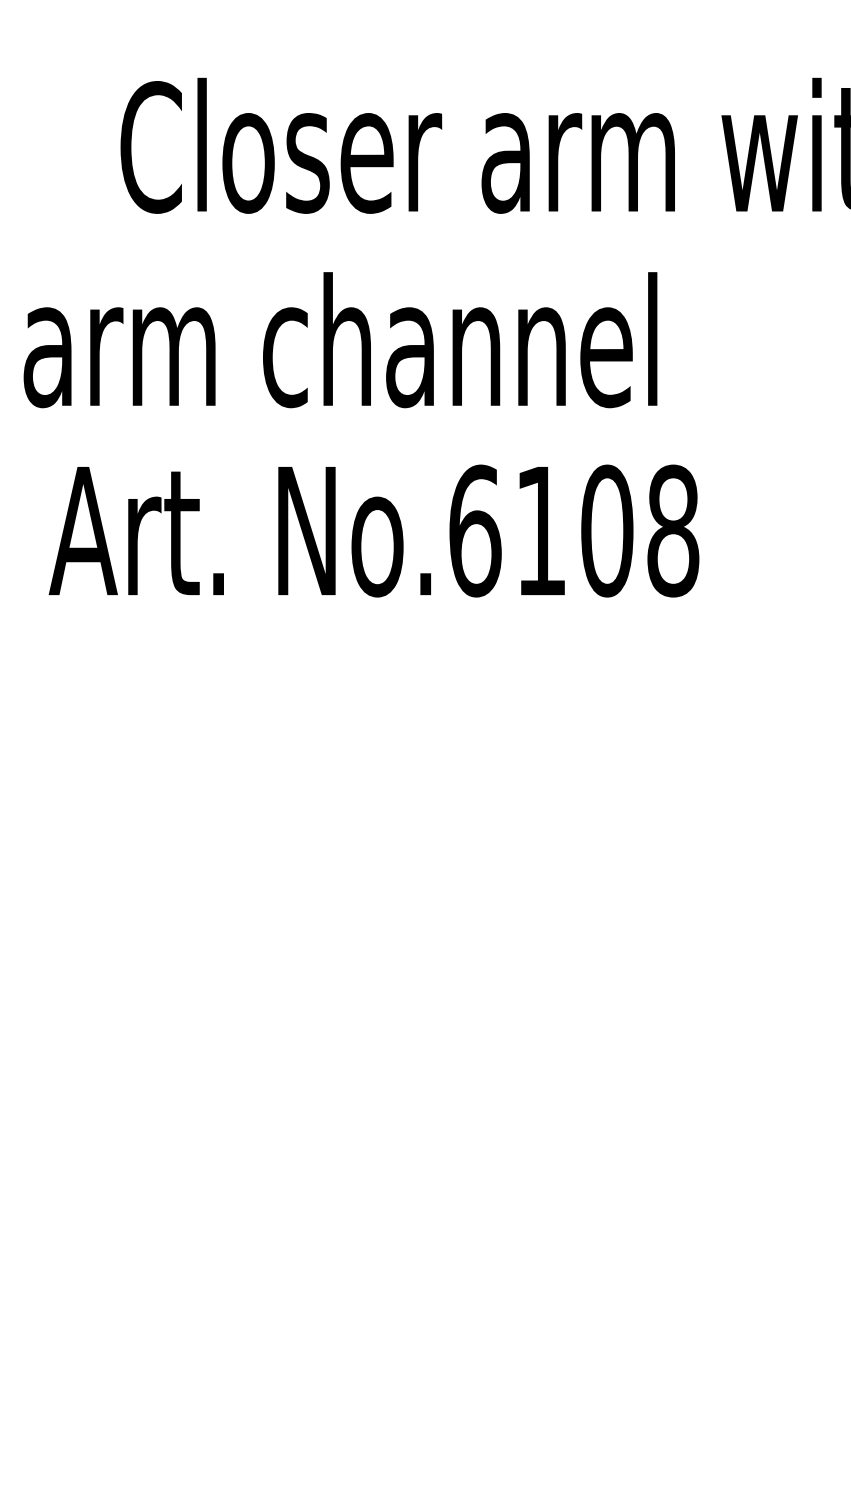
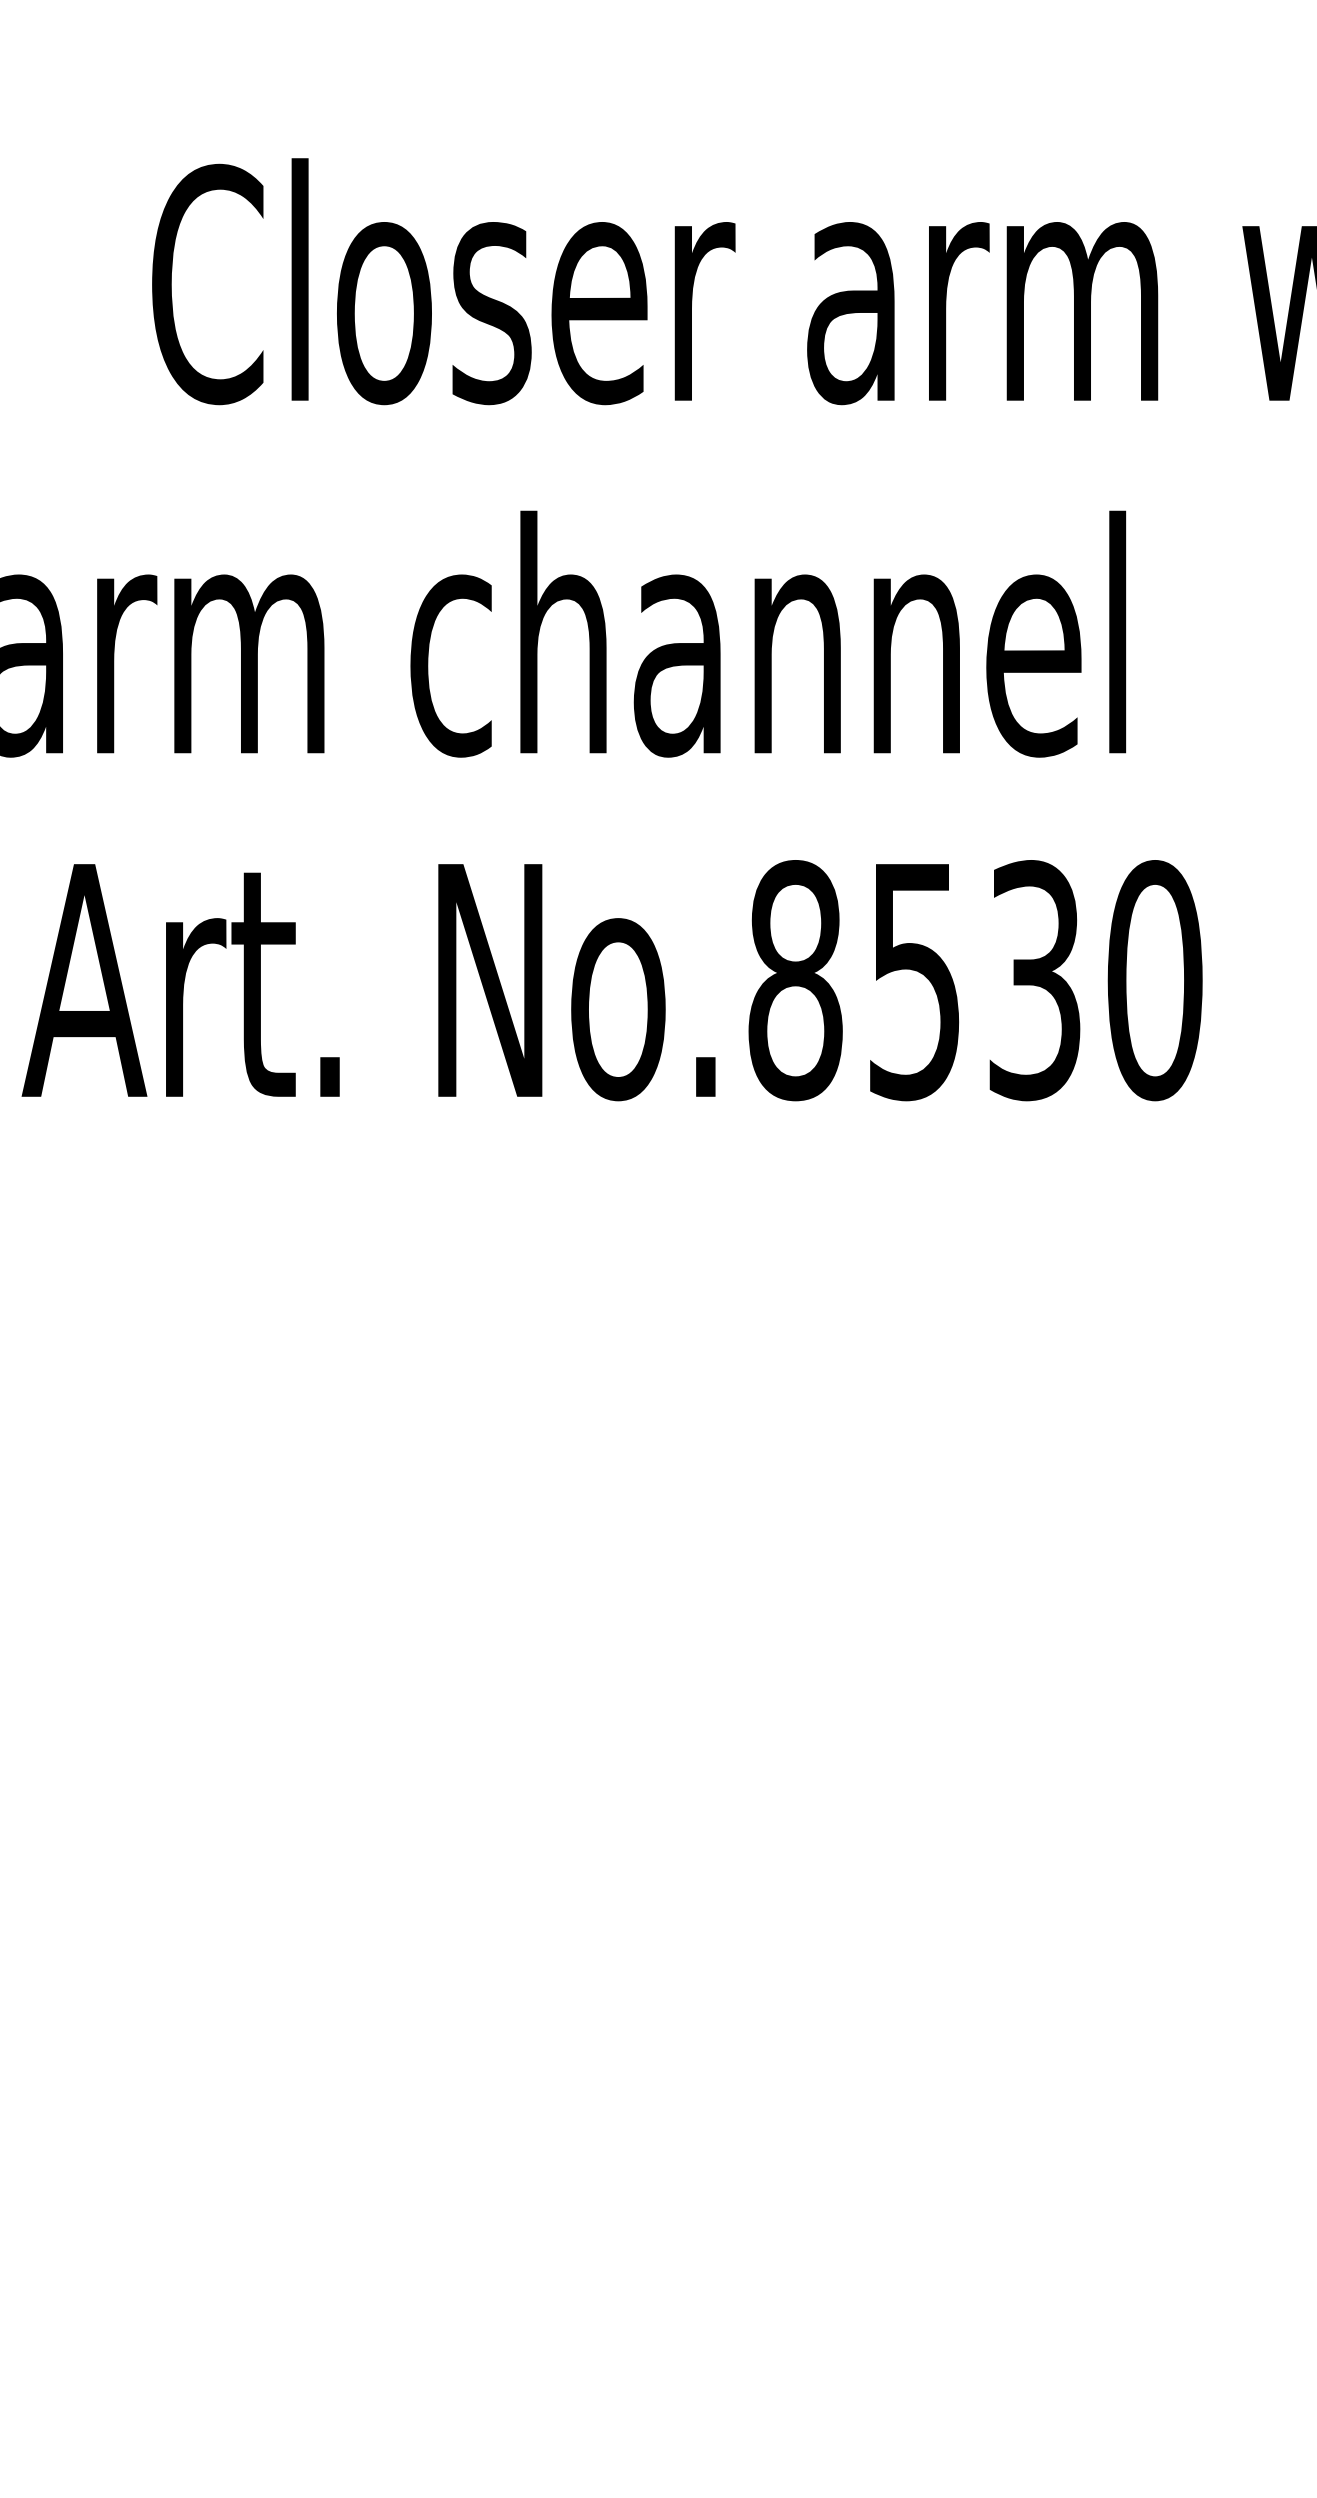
text: (574, 530) -> (975, 979), No.6108 -> No.8530

